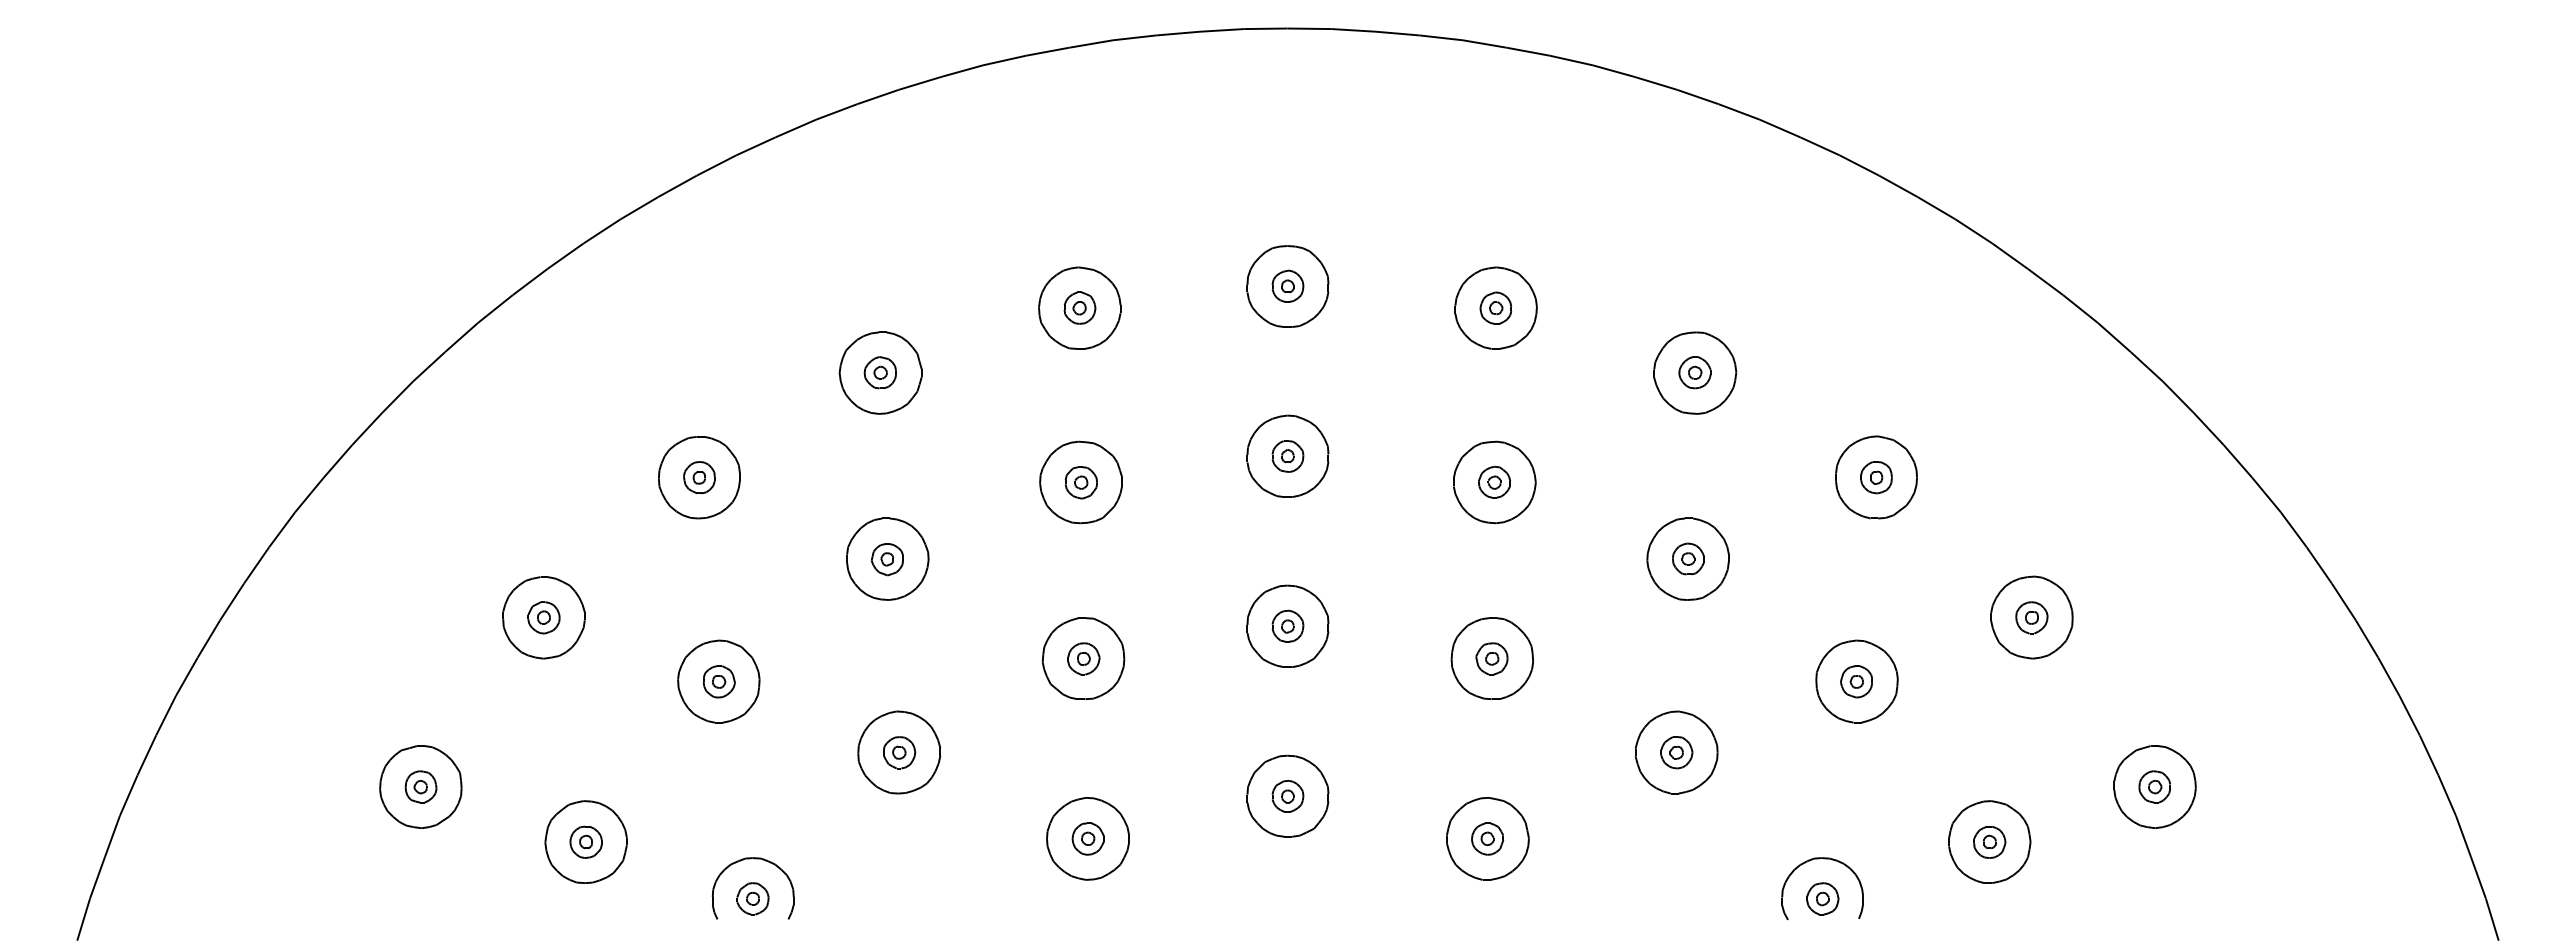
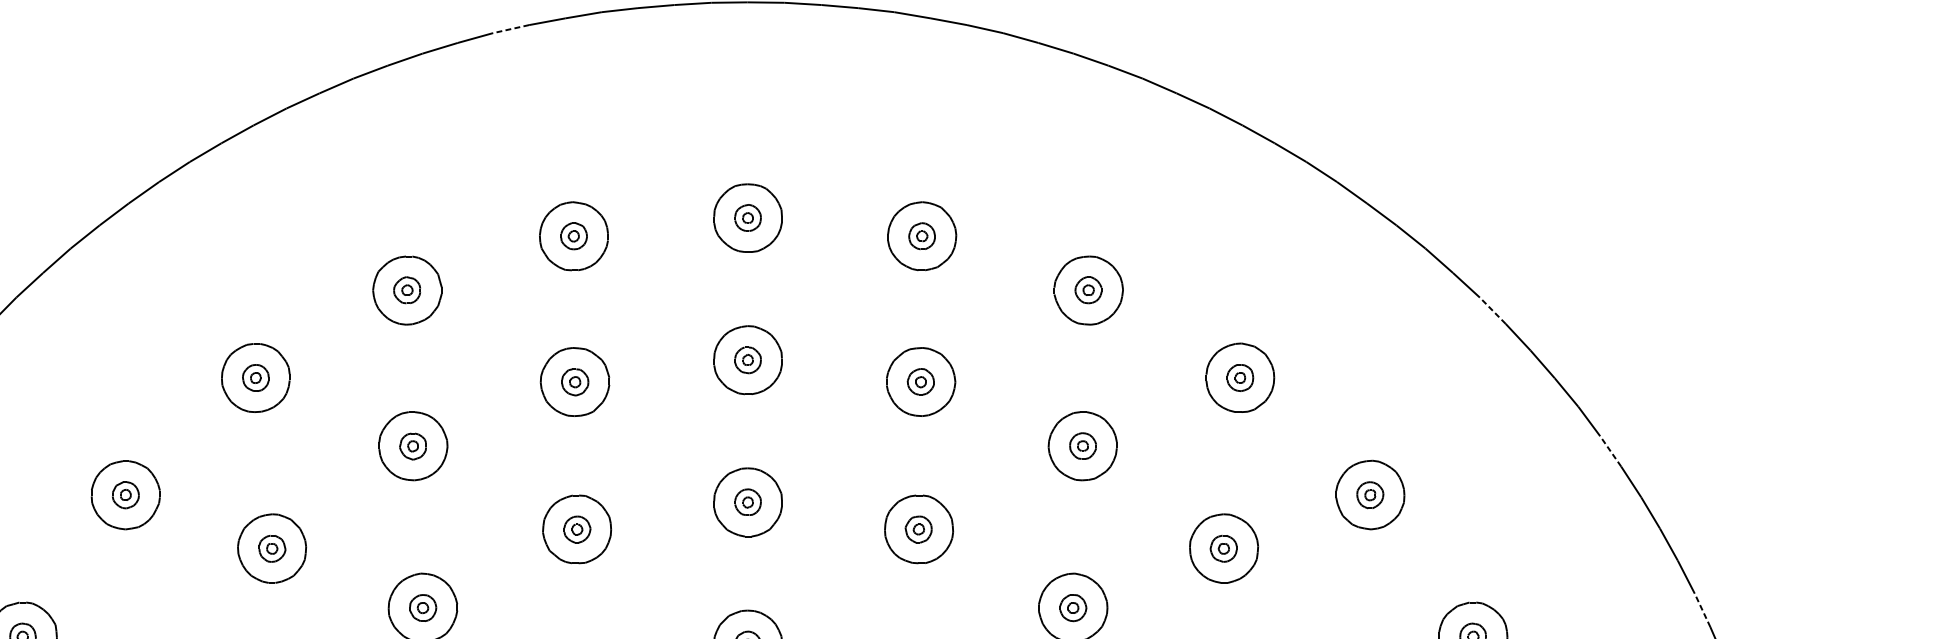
line: (1004, 60) -> (510, 29), solid -> dashed
line: (2177, 396) -> (1492, 310), solid -> dashed
line: (2319, 564) -> (1610, 450), solid -> dashed
line: (2428, 755) -> (1702, 610), solid -> dashed

